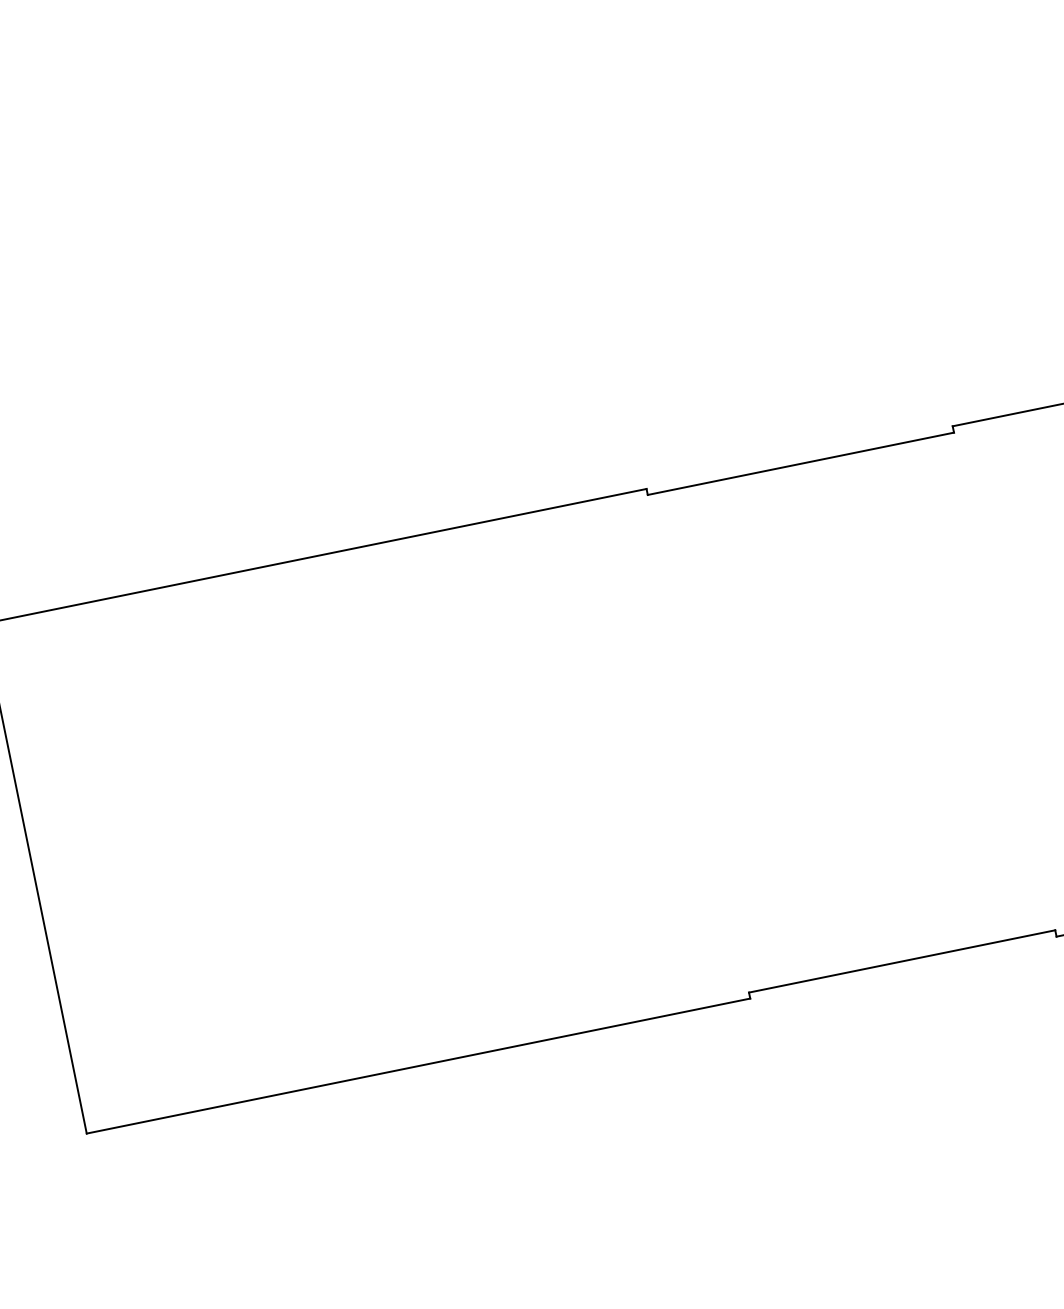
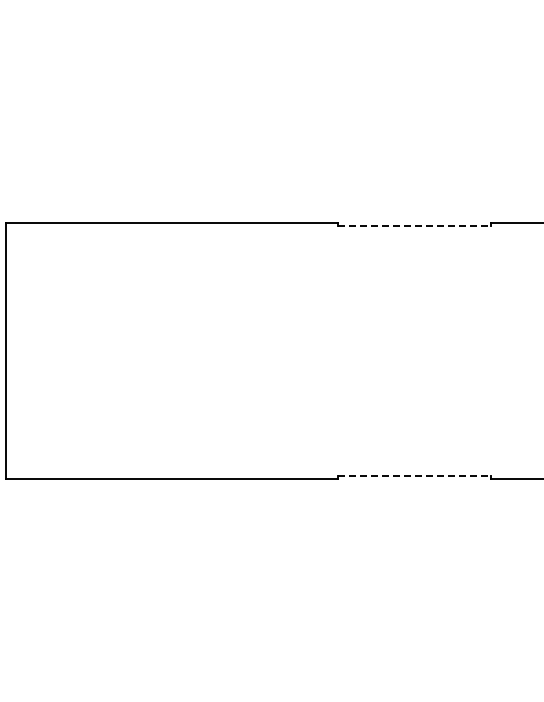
line: (800, 463) -> (414, 226), solid -> dashed
line: (901, 961) -> (414, 475), solid -> dashed

